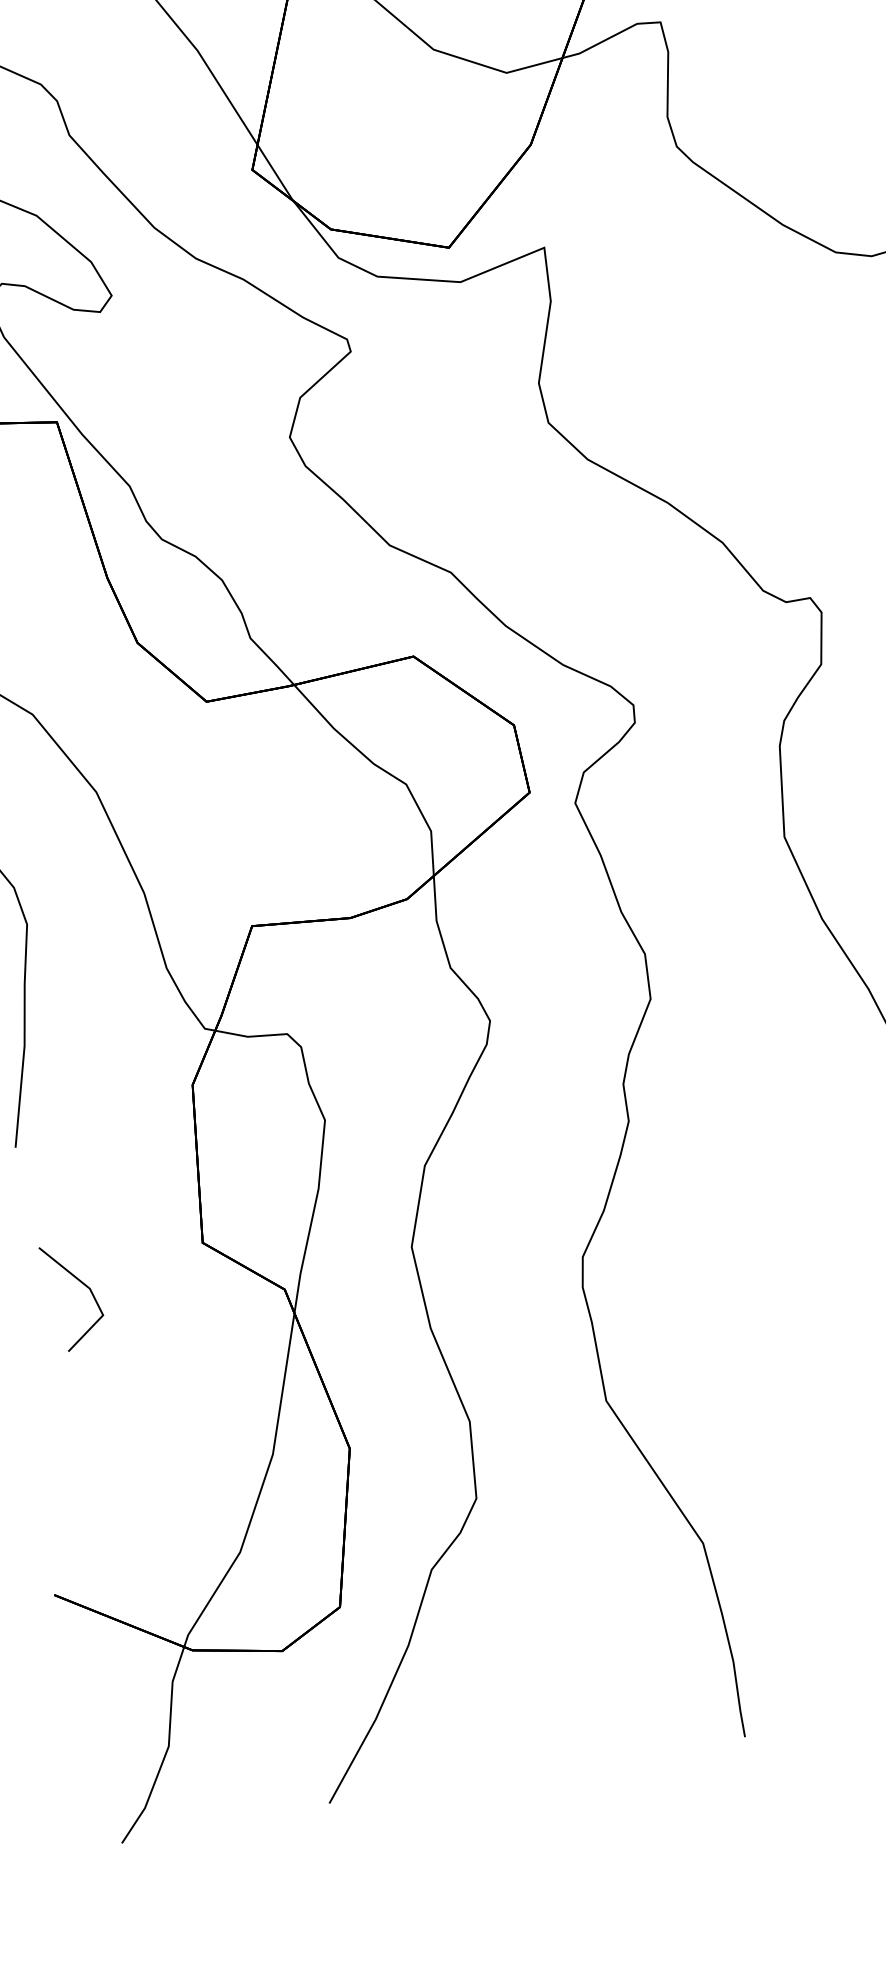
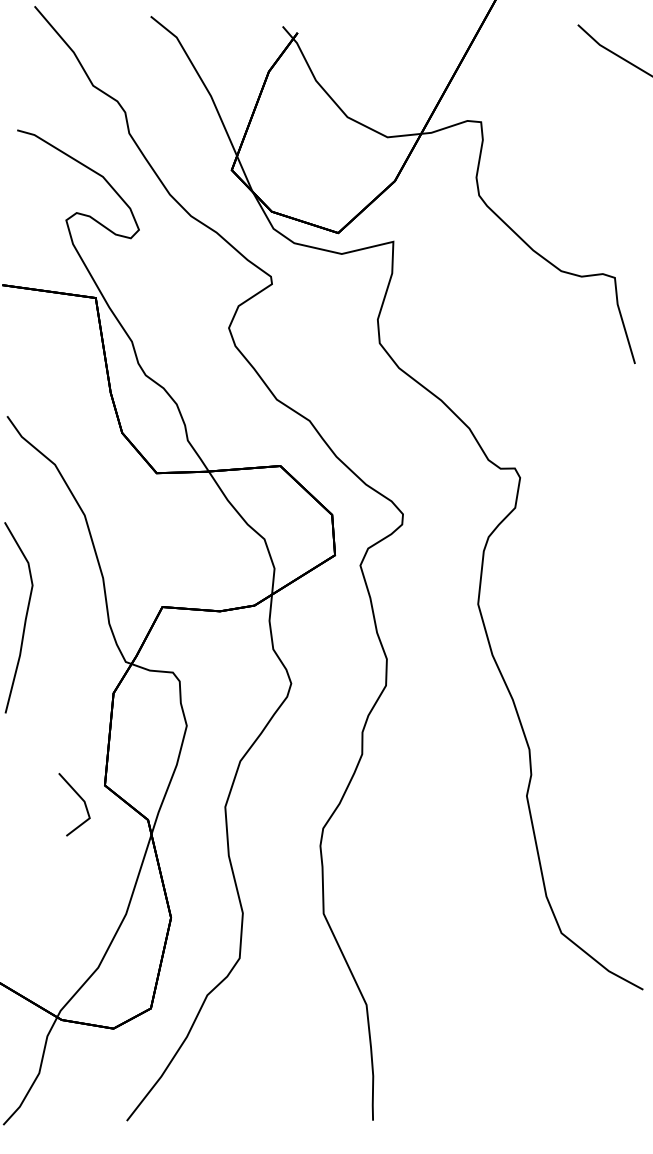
line: (82, 1284) -> (80, 798), moved

